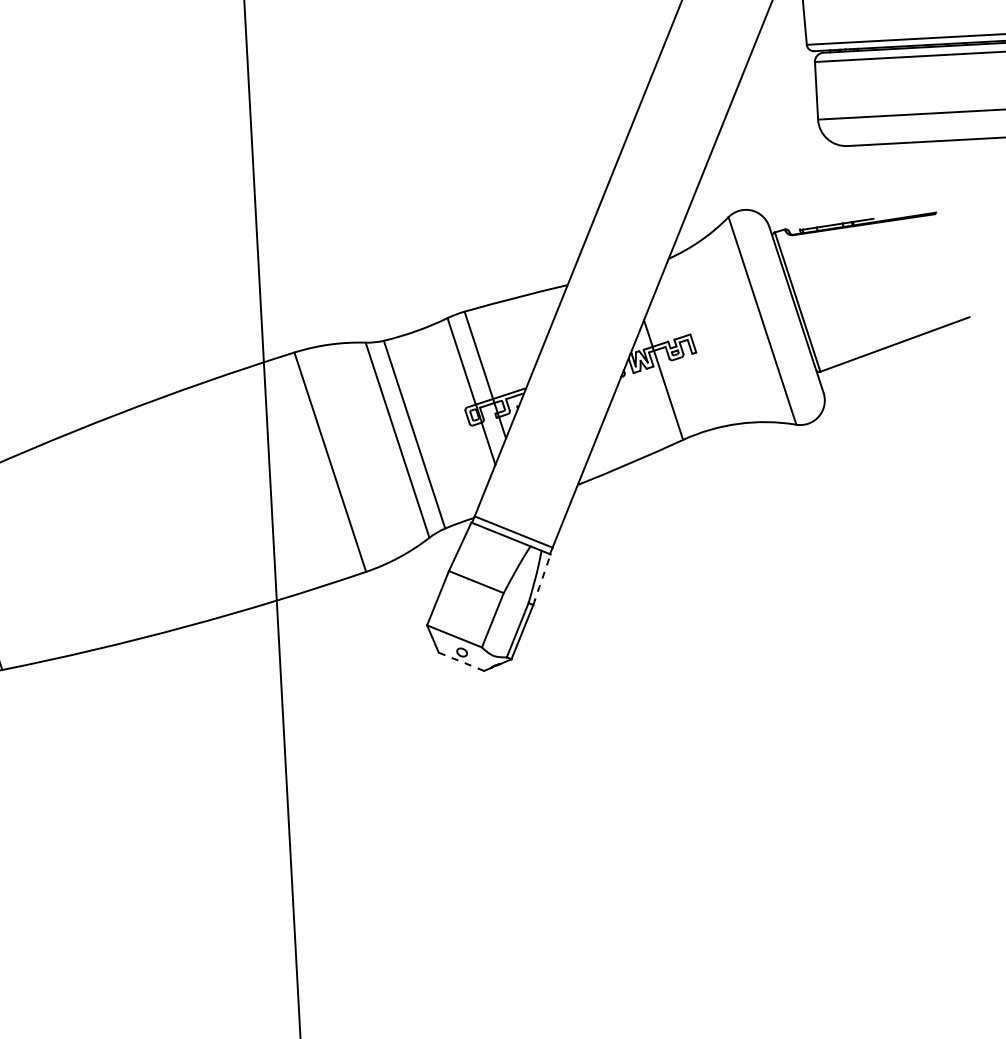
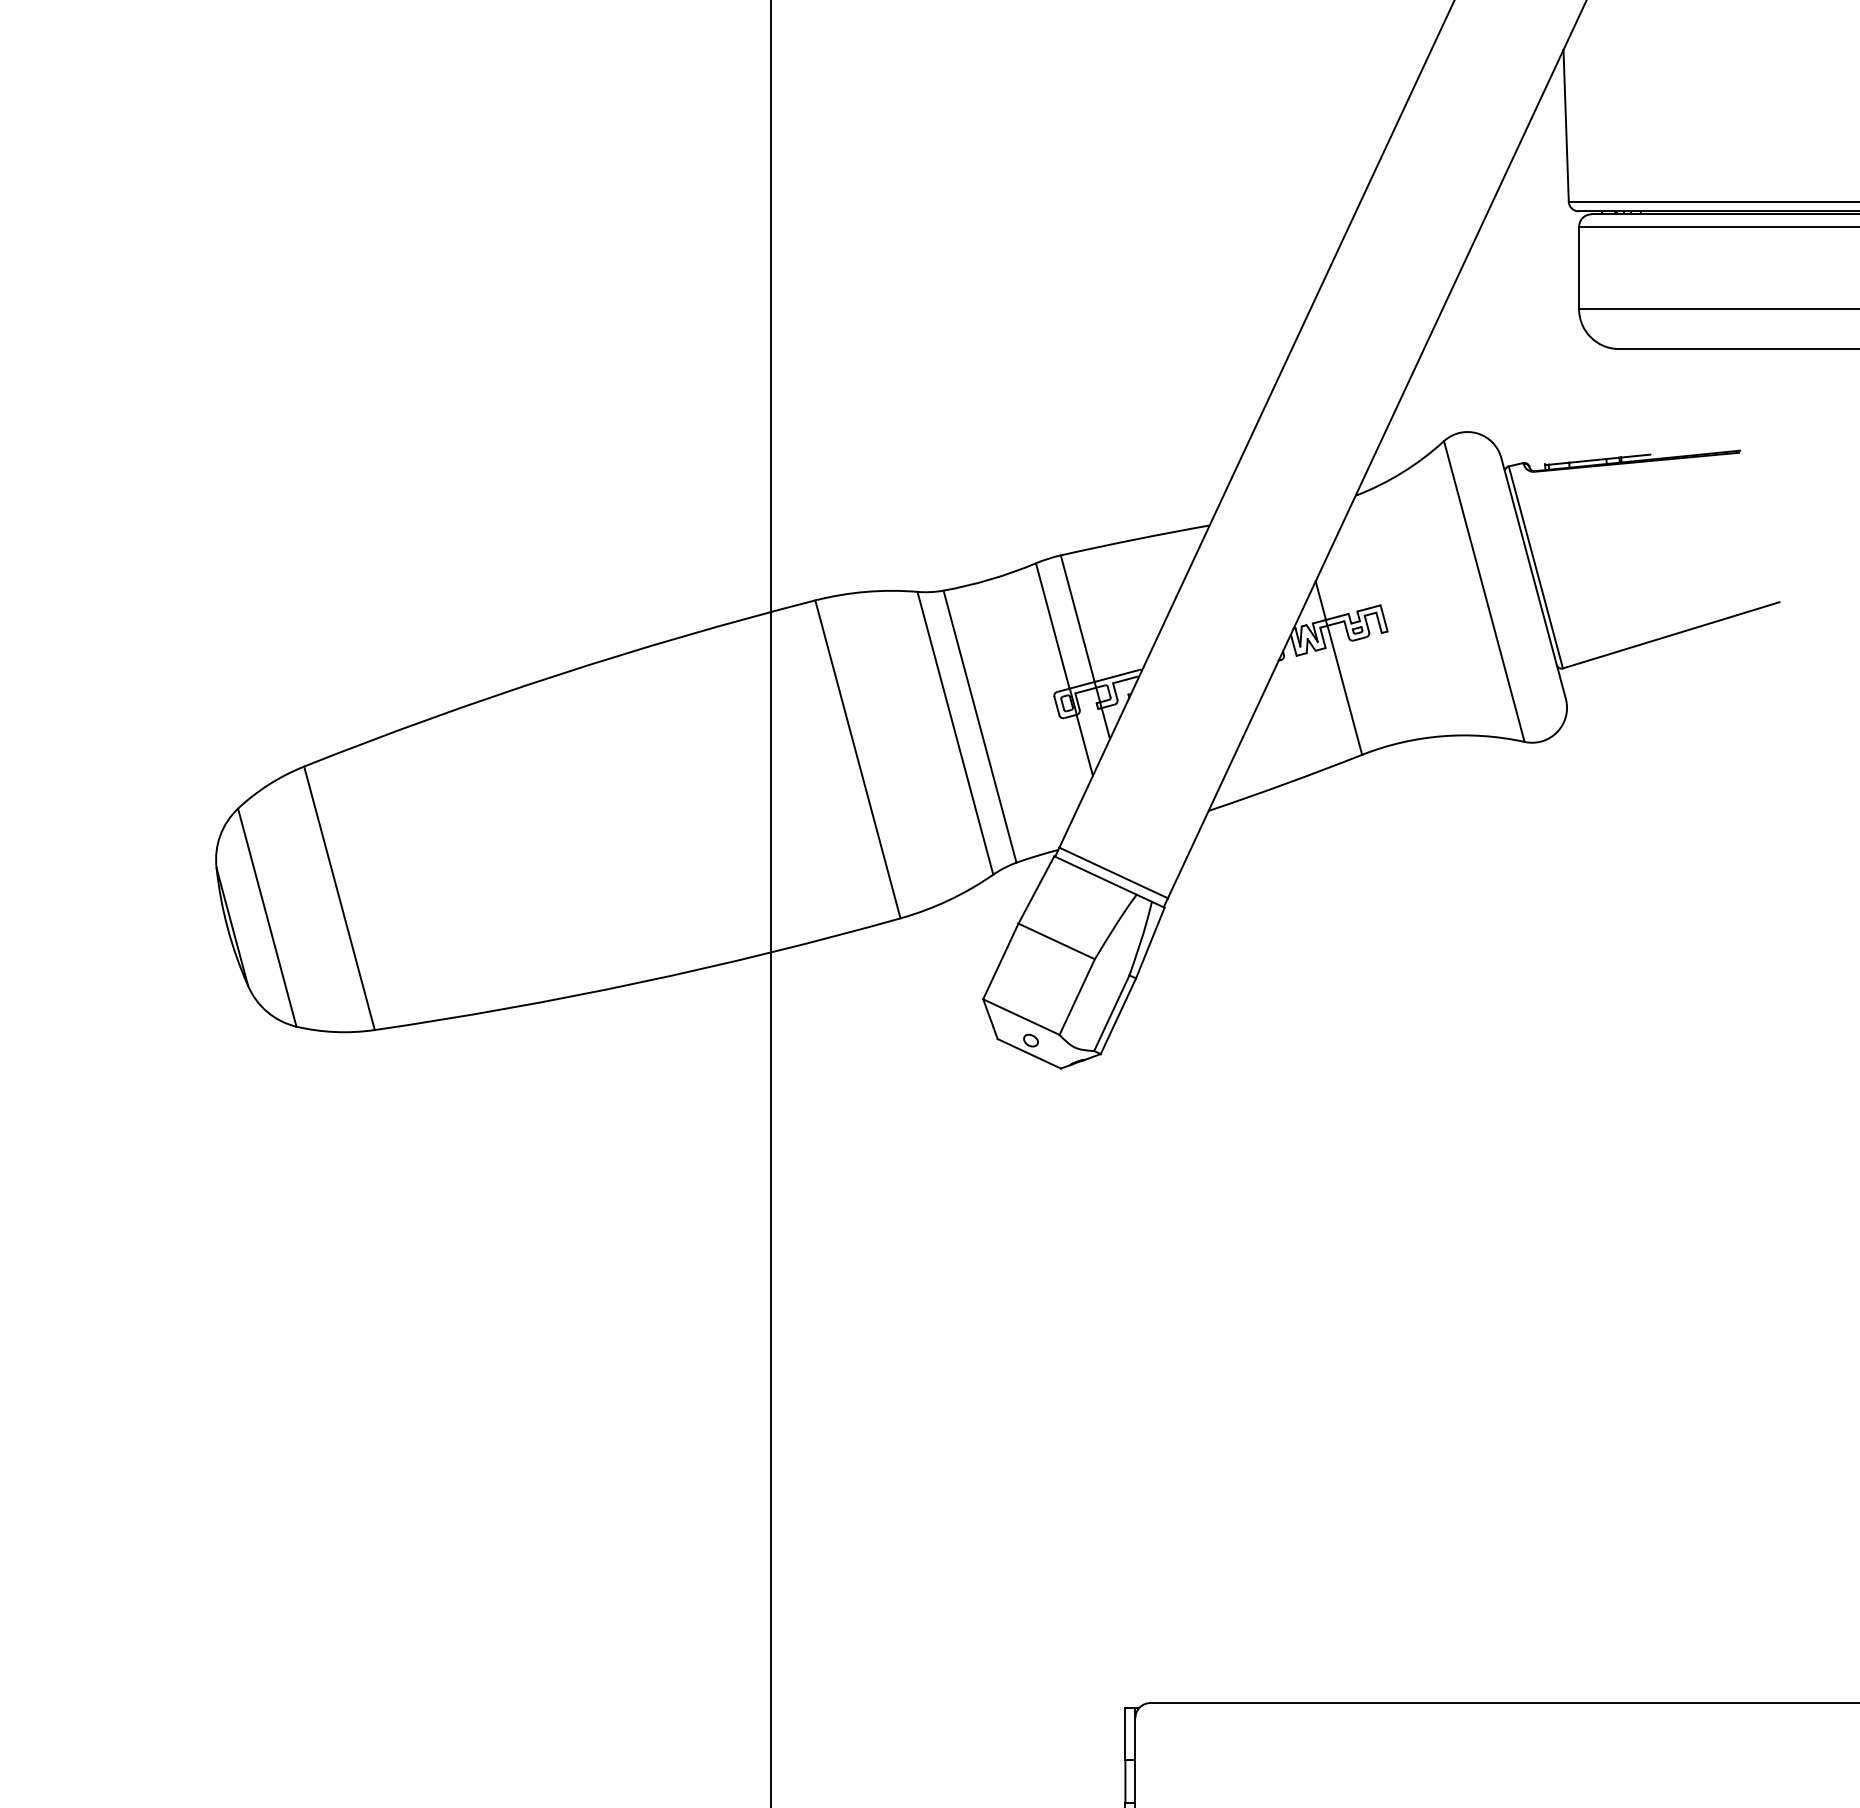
line: (542, 579) -> (1150, 942), dashed -> solid
line: (461, 661) -> (1029, 1053), dashed -> solid

